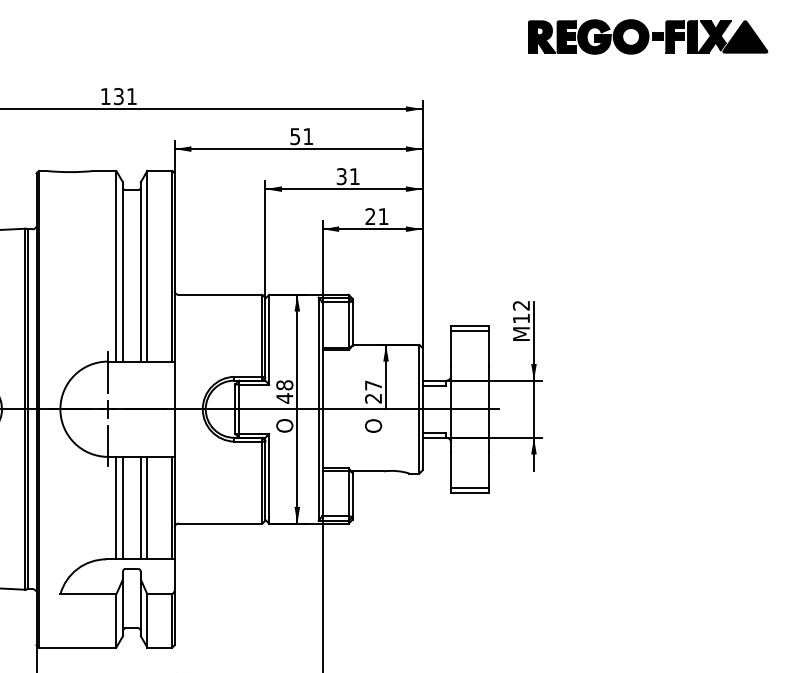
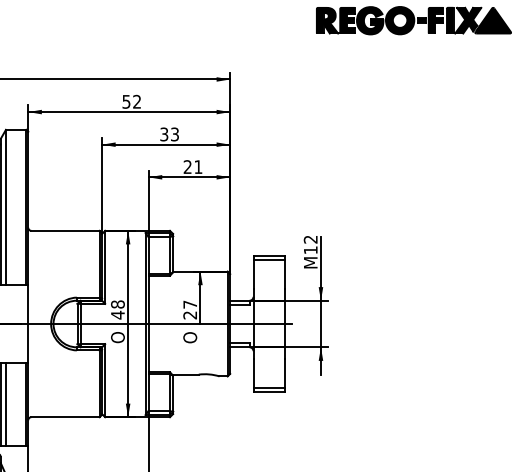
text: (308, 136) -> (137, 101), 51 -> 52
text: (354, 176) -> (174, 134), 31 -> 33

